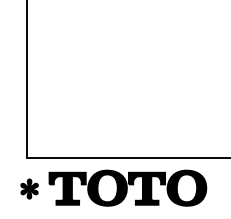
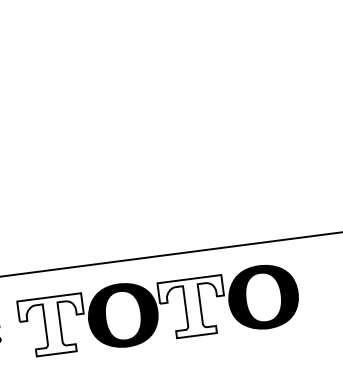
fill: (67, 188) -> (52, 325), removed
fill: (146, 188) -> (192, 307), removed

